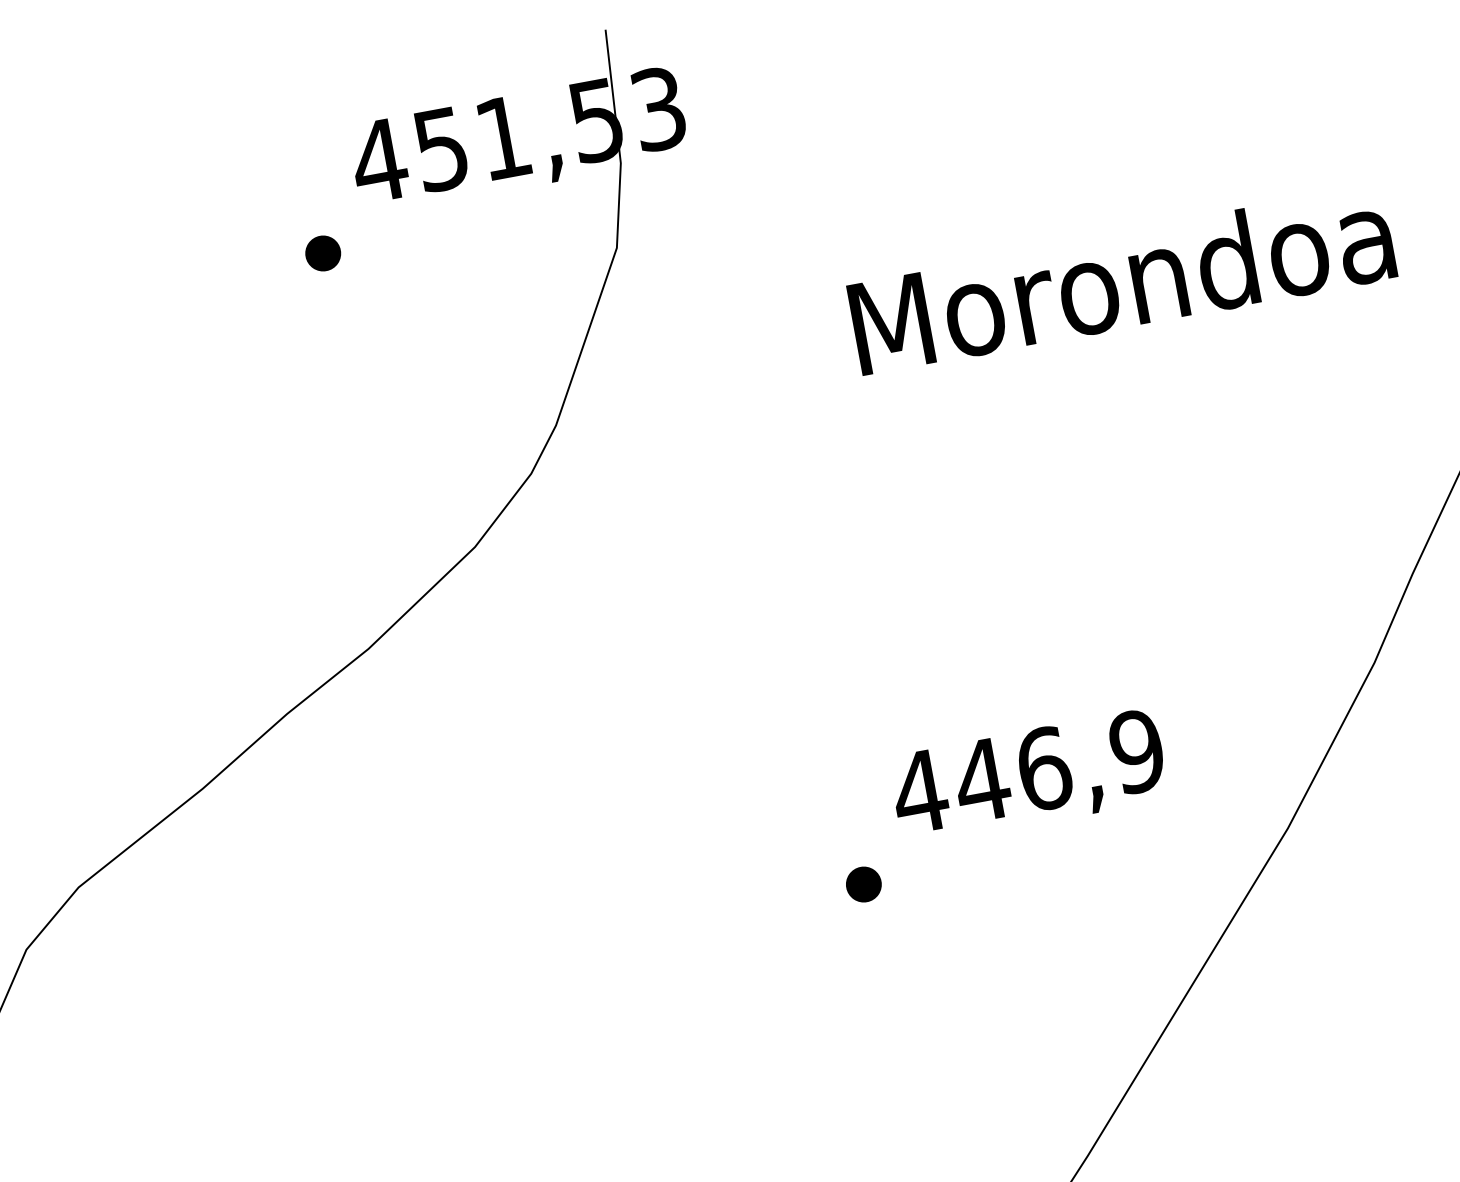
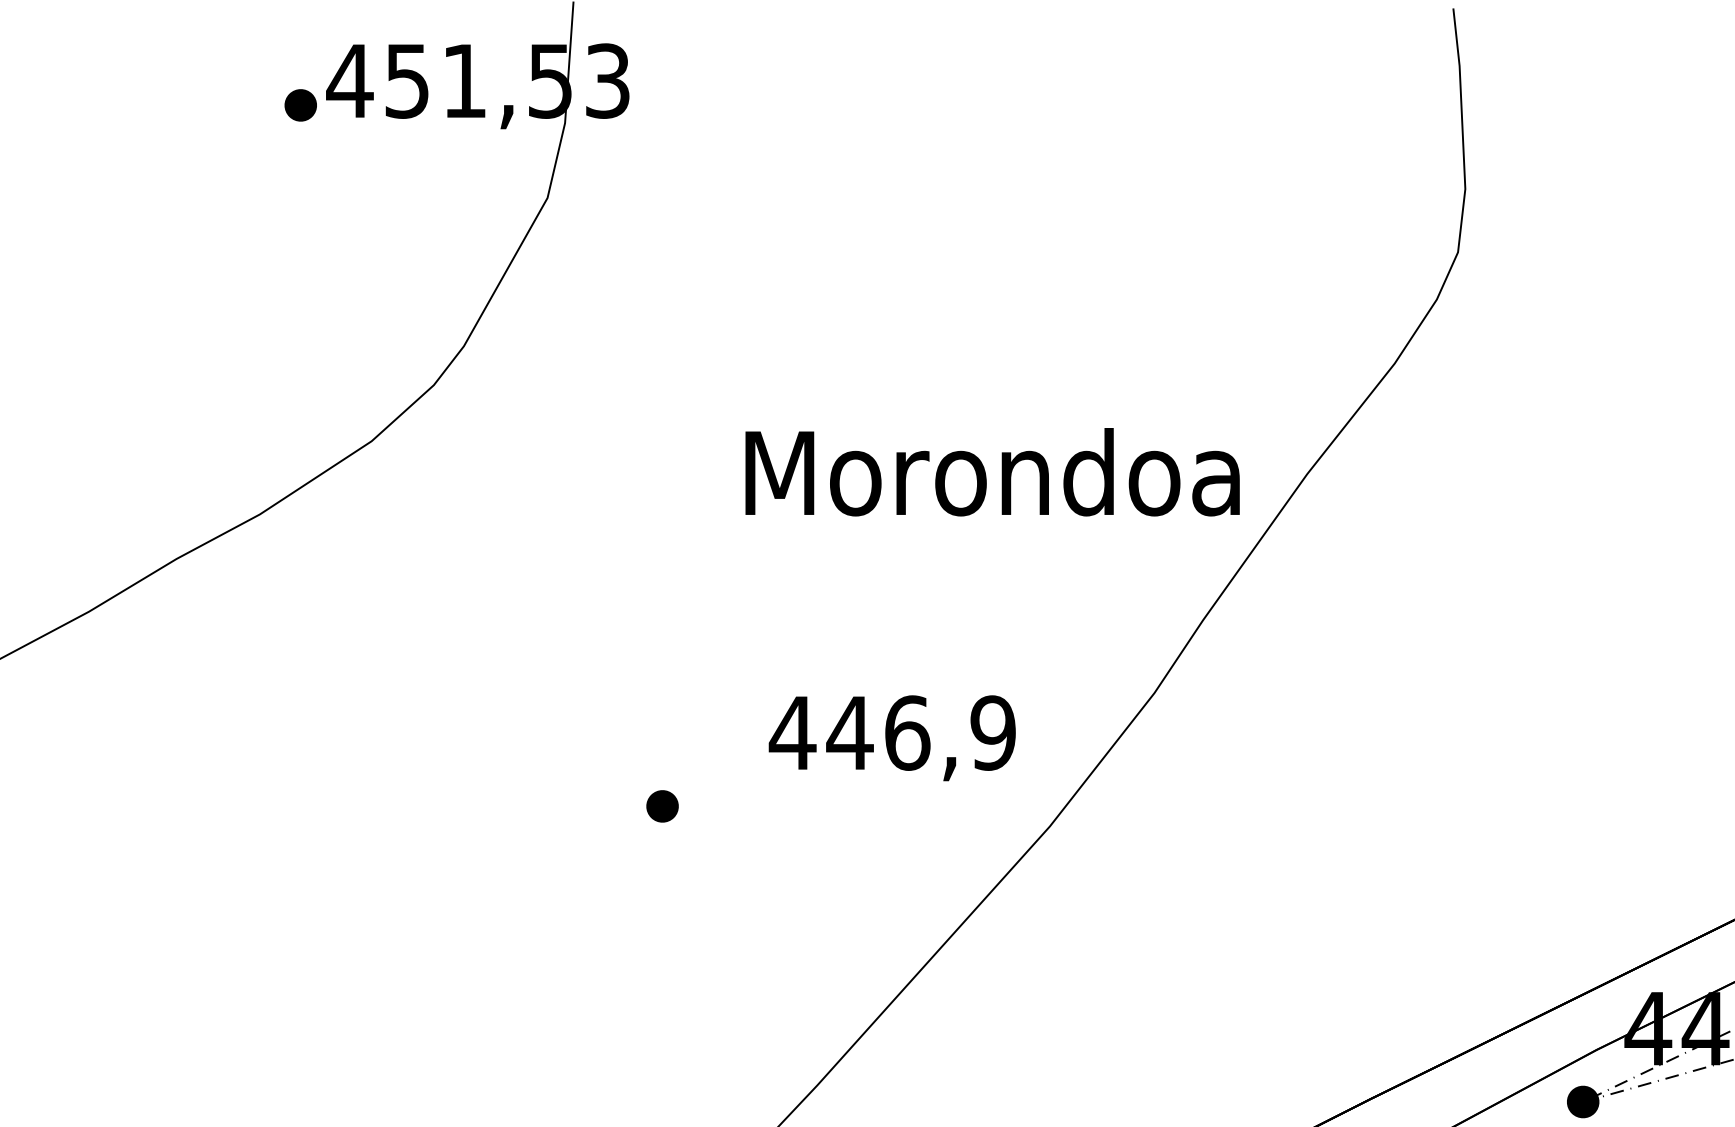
part: (322, 253) -> (300, 105), moved
text: (1121, 280) -> (992, 472), moved
text: (1027, 777) -> (891, 738), moved

